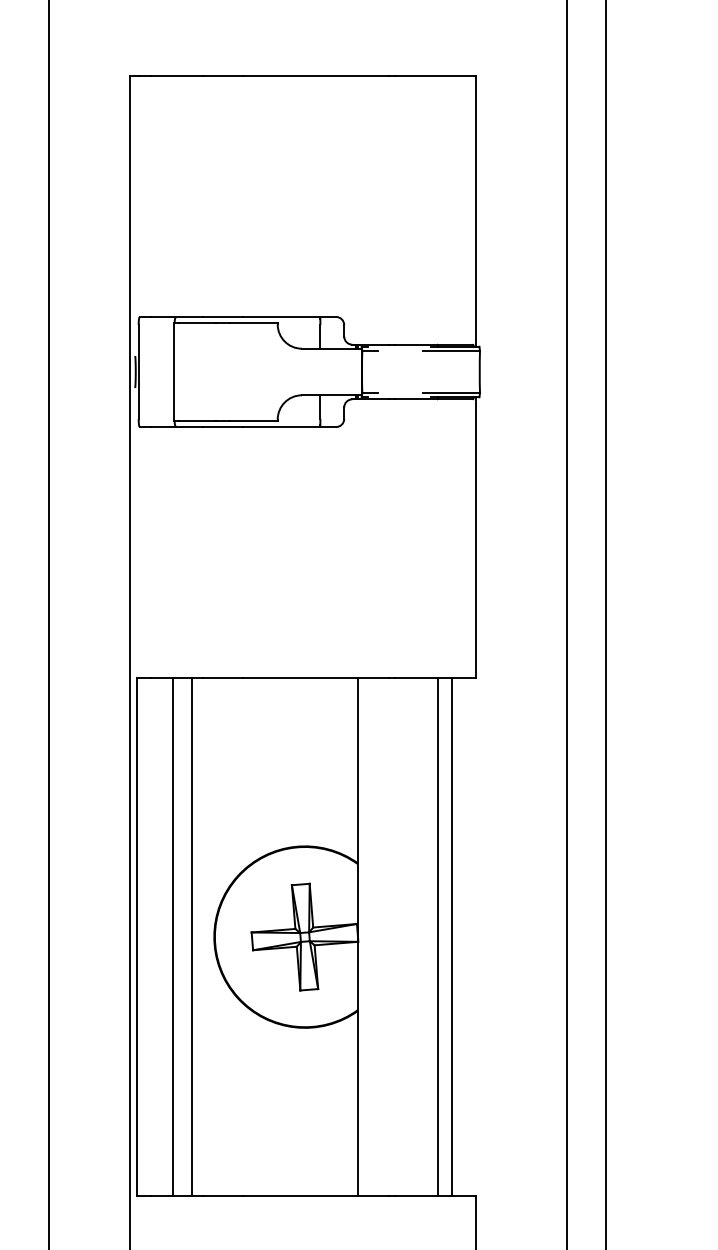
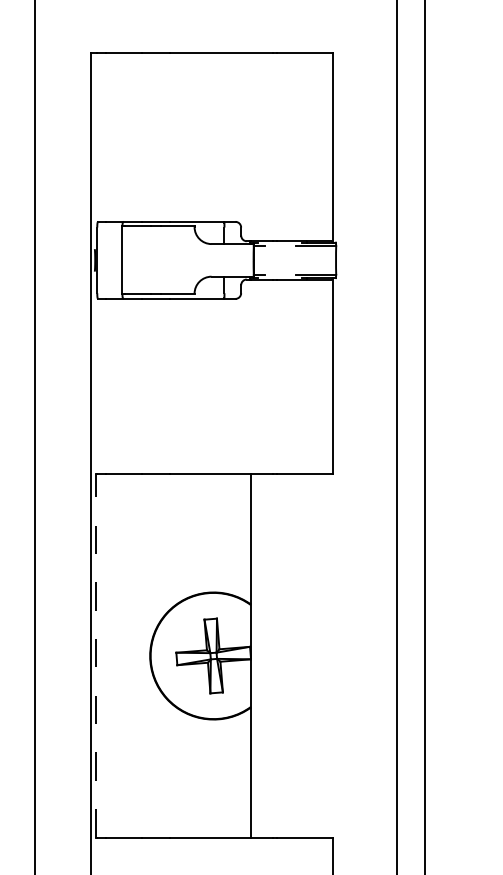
line: (173, 936) -> (121, 655), removed
line: (191, 936) -> (134, 655), removed
line: (437, 936) -> (306, 655), removed
line: (451, 936) -> (316, 655), removed
line: (136, 937) -> (95, 656), solid -> dashed

